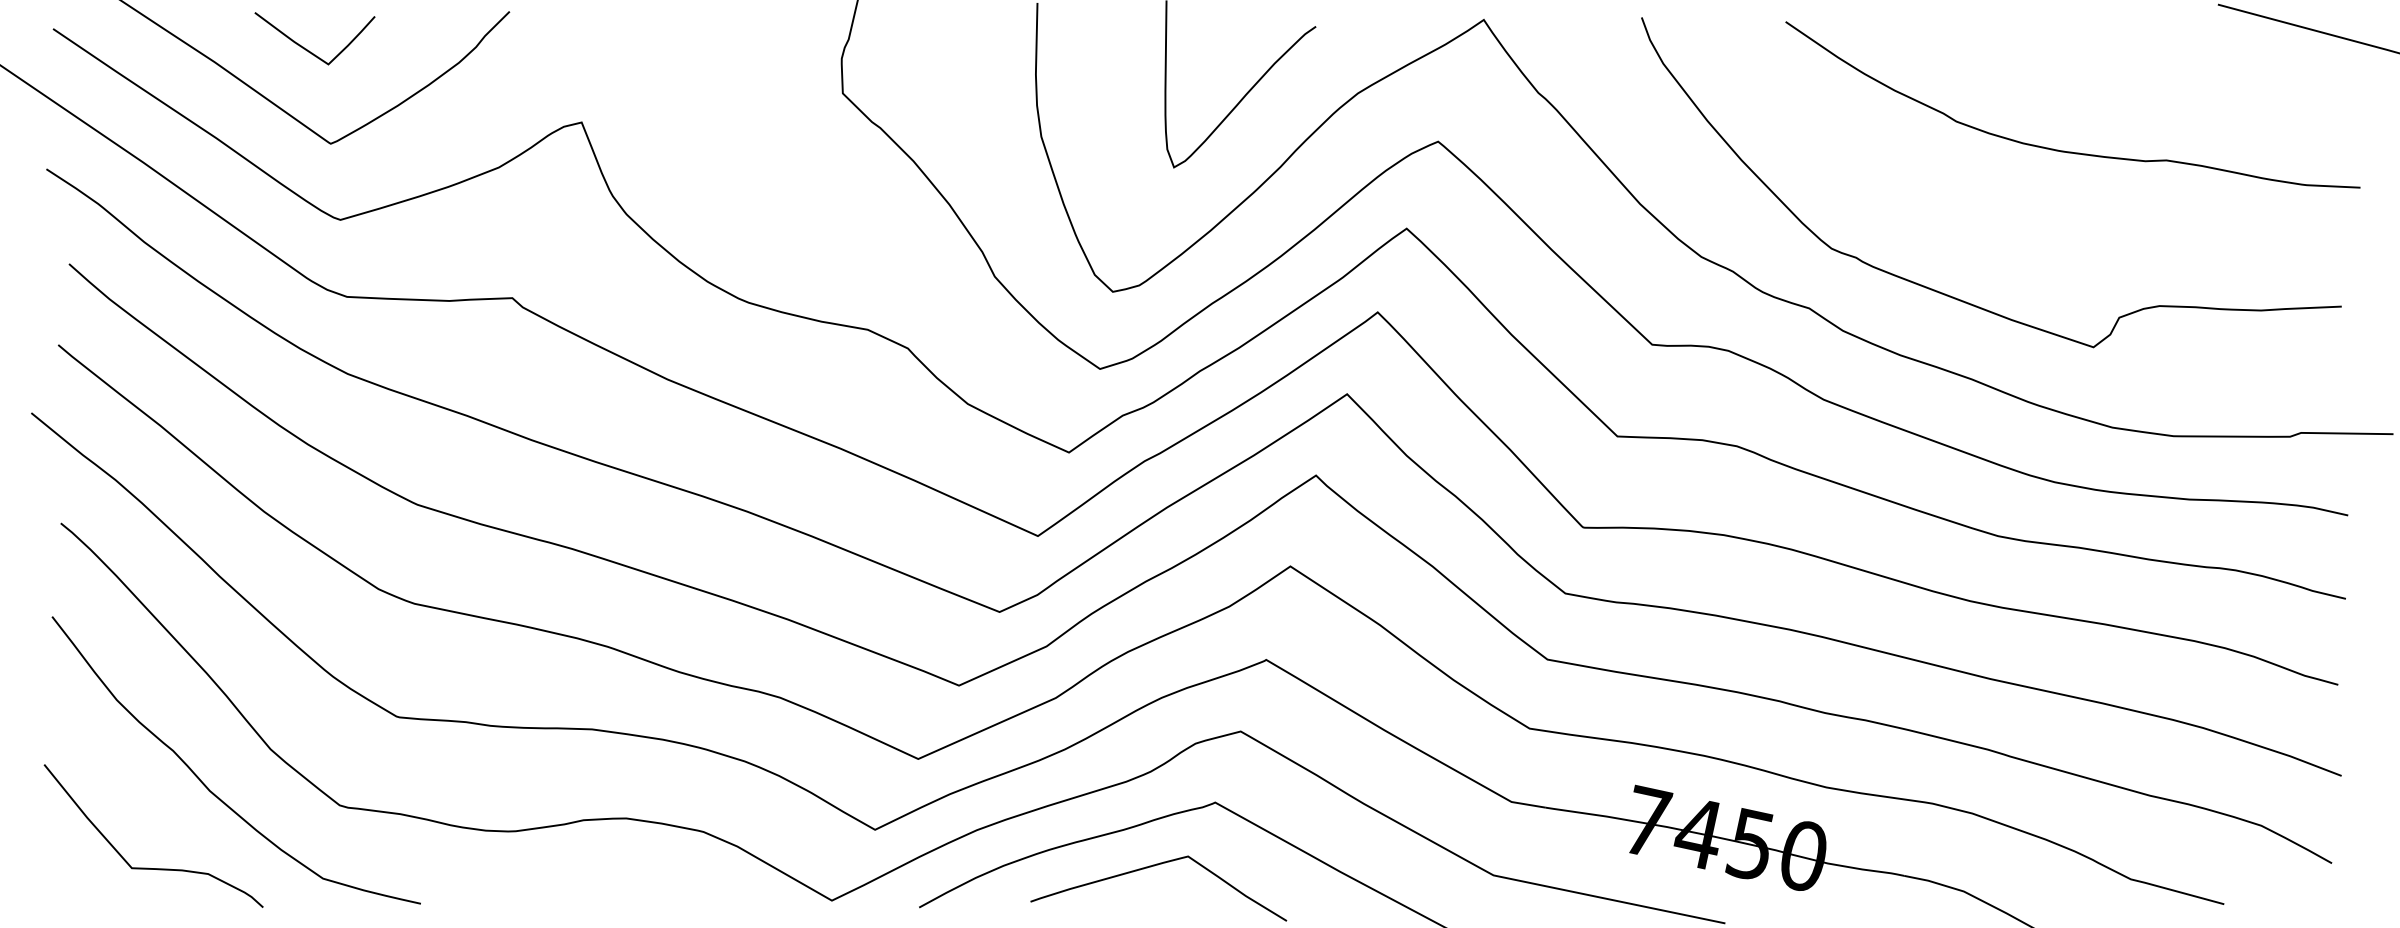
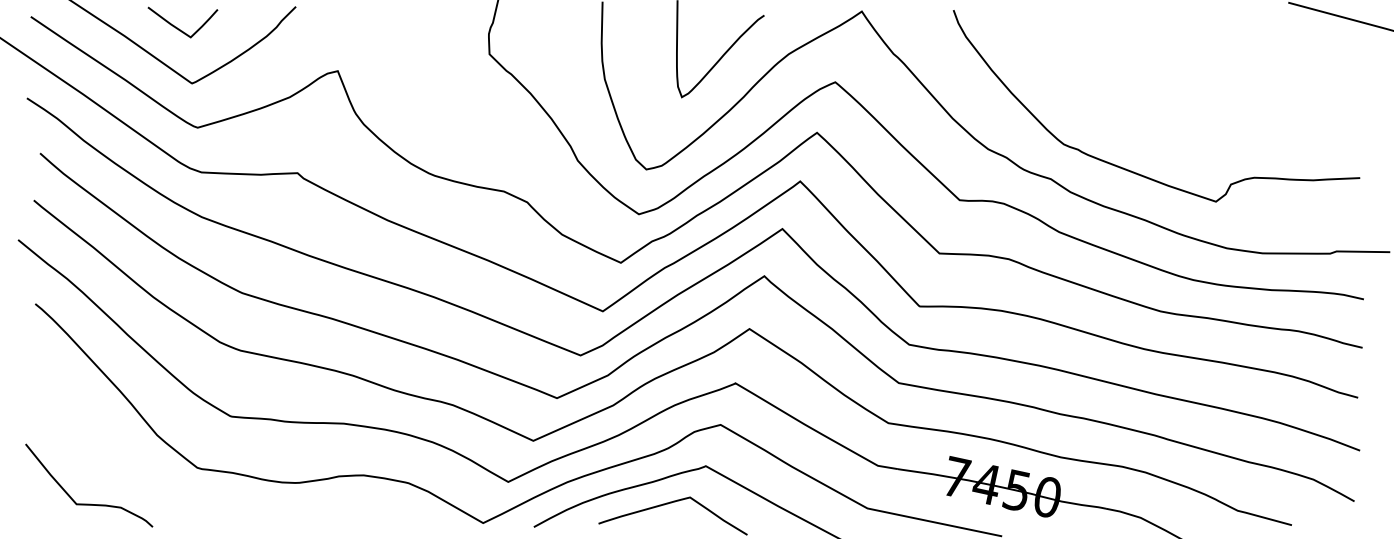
curve: (2059, 148) -> (1196, 86), removed
curve: (207, 785) -> (120, 456), removed

